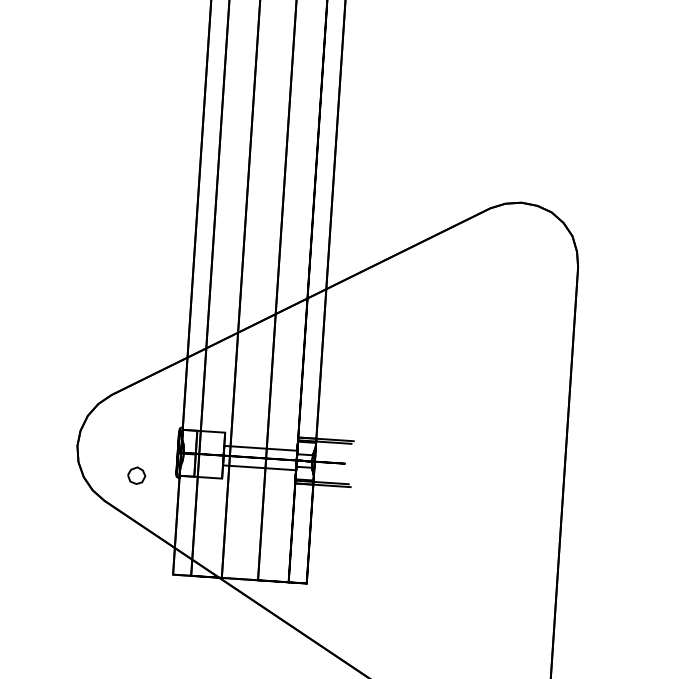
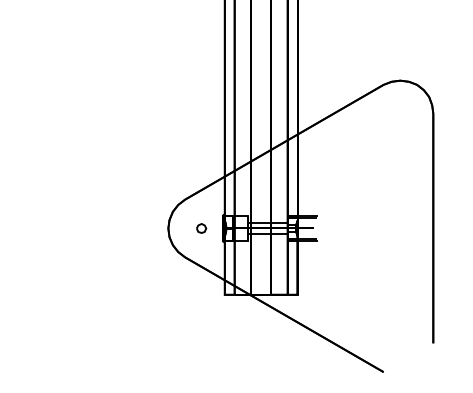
part: (136, 475) -> (201, 228), moved

